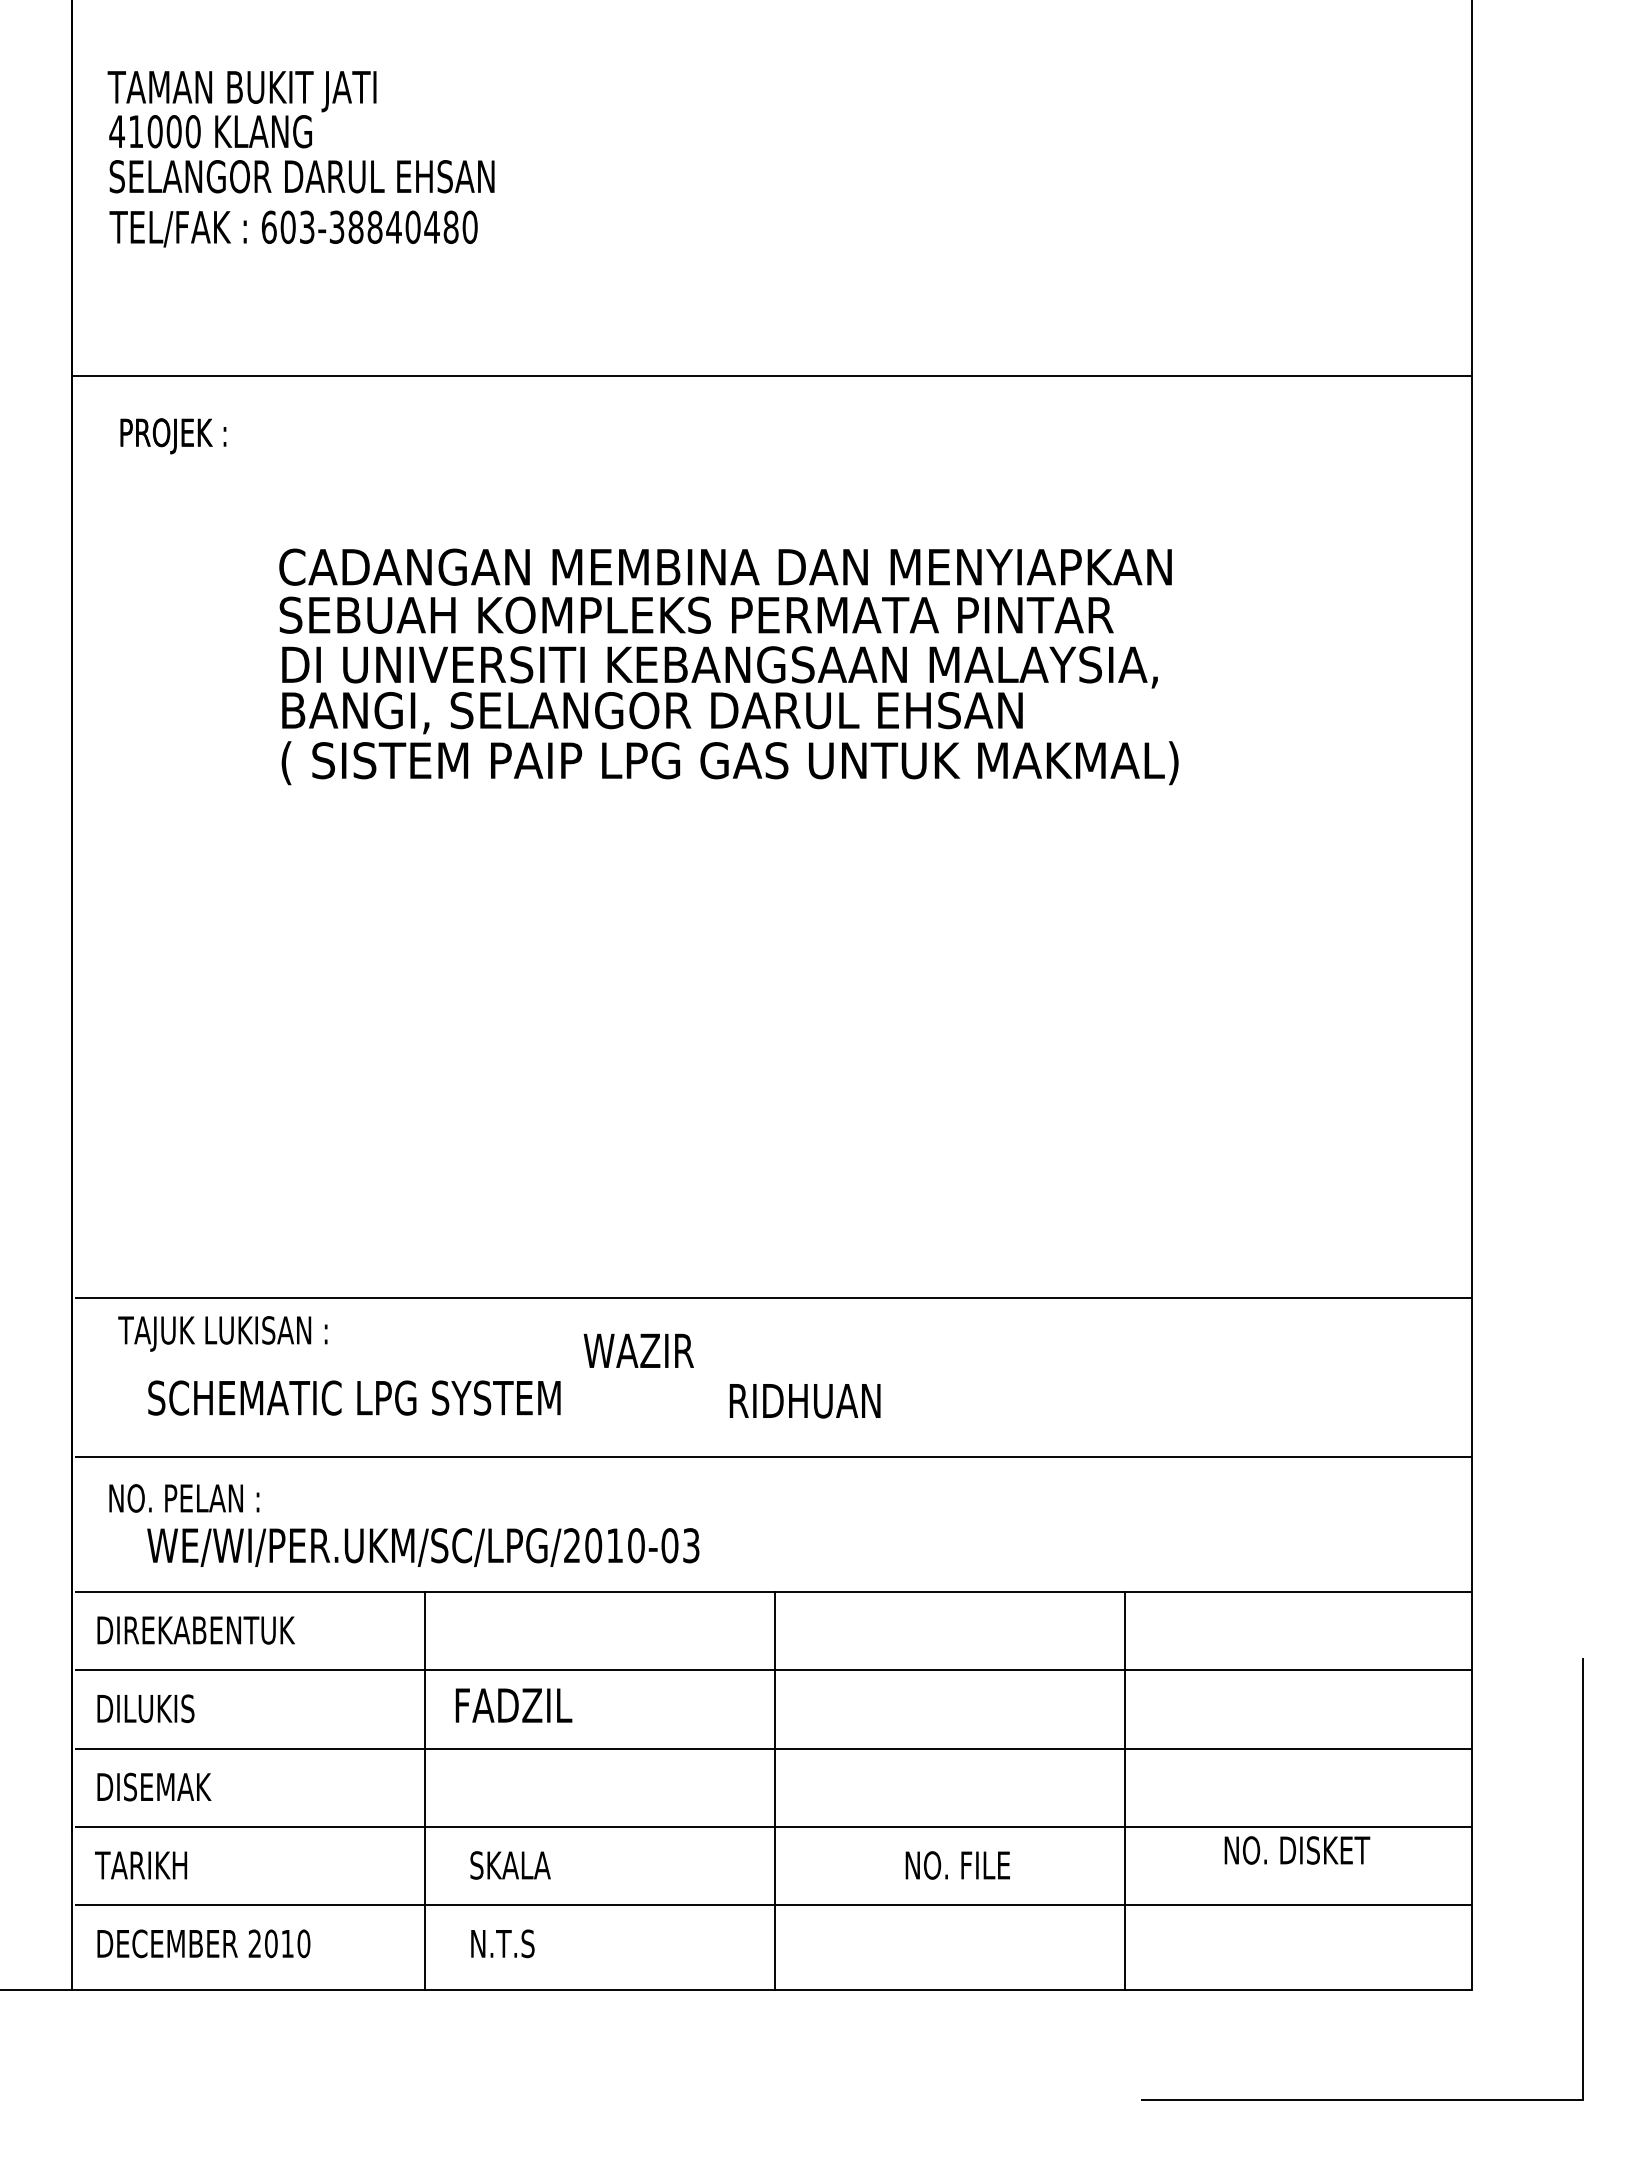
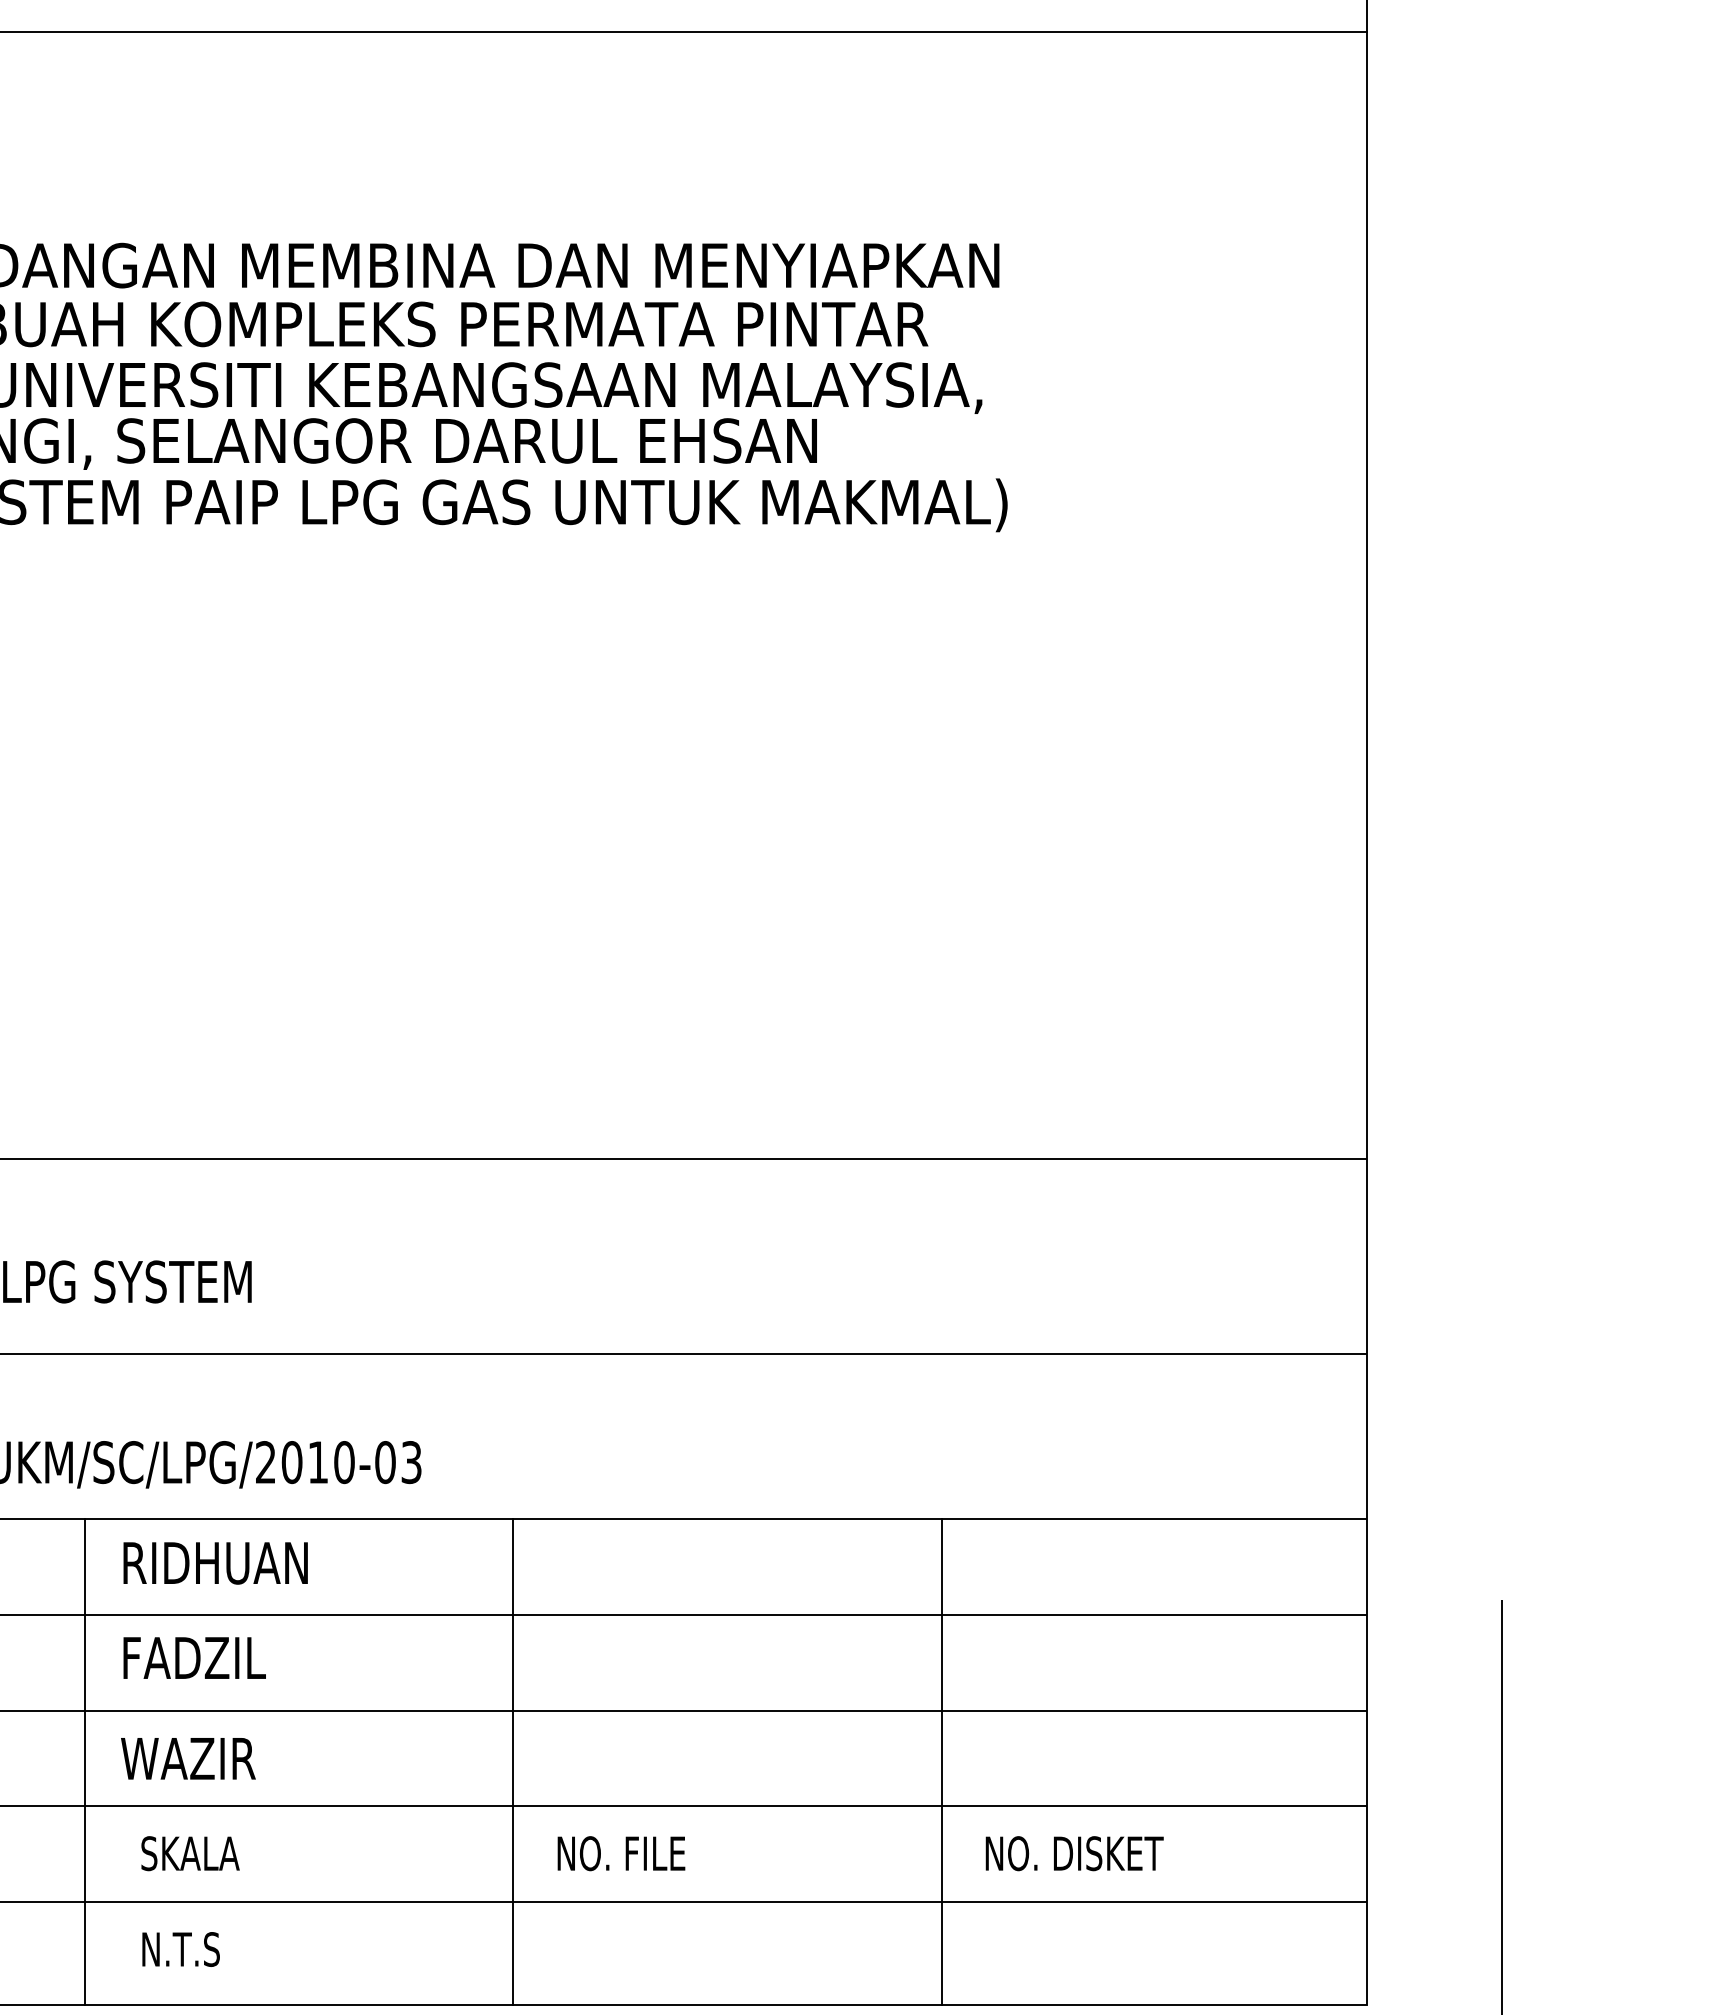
text: (638, 1350) -> (187, 1758), moved
text: (804, 1401) -> (214, 1563), moved
text: (1297, 1850) -> (1074, 1853), moved
text: (957, 1865) -> (620, 1853), moved

